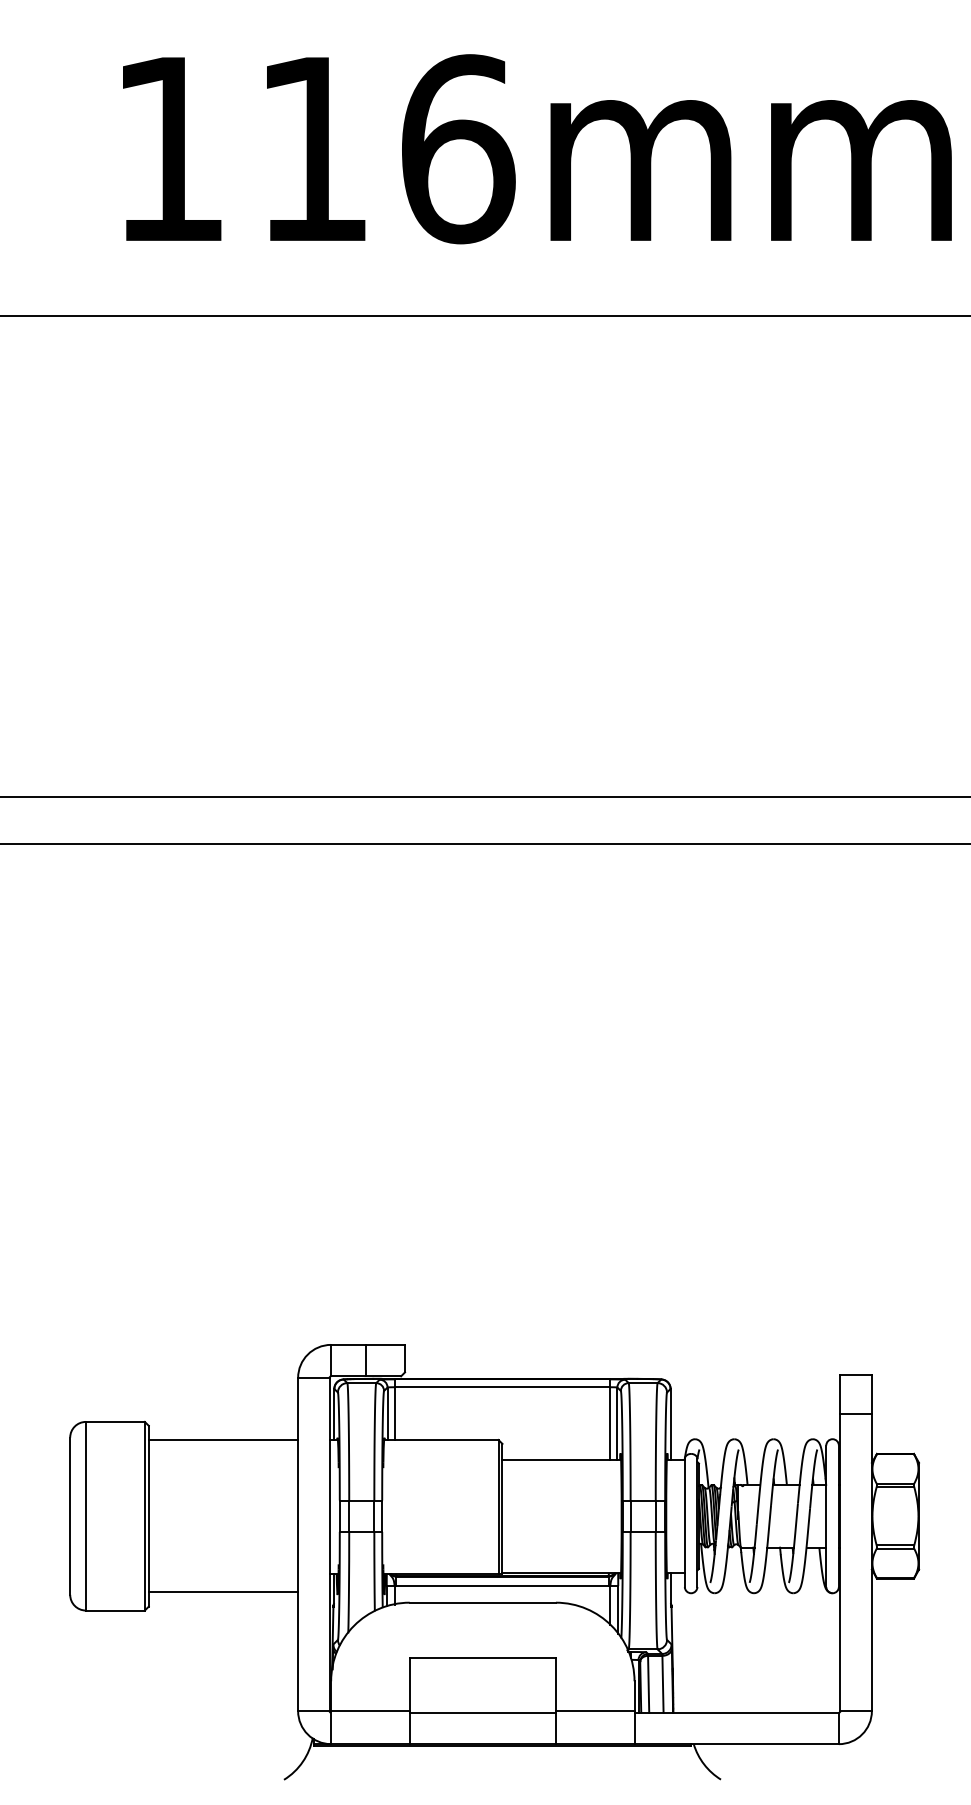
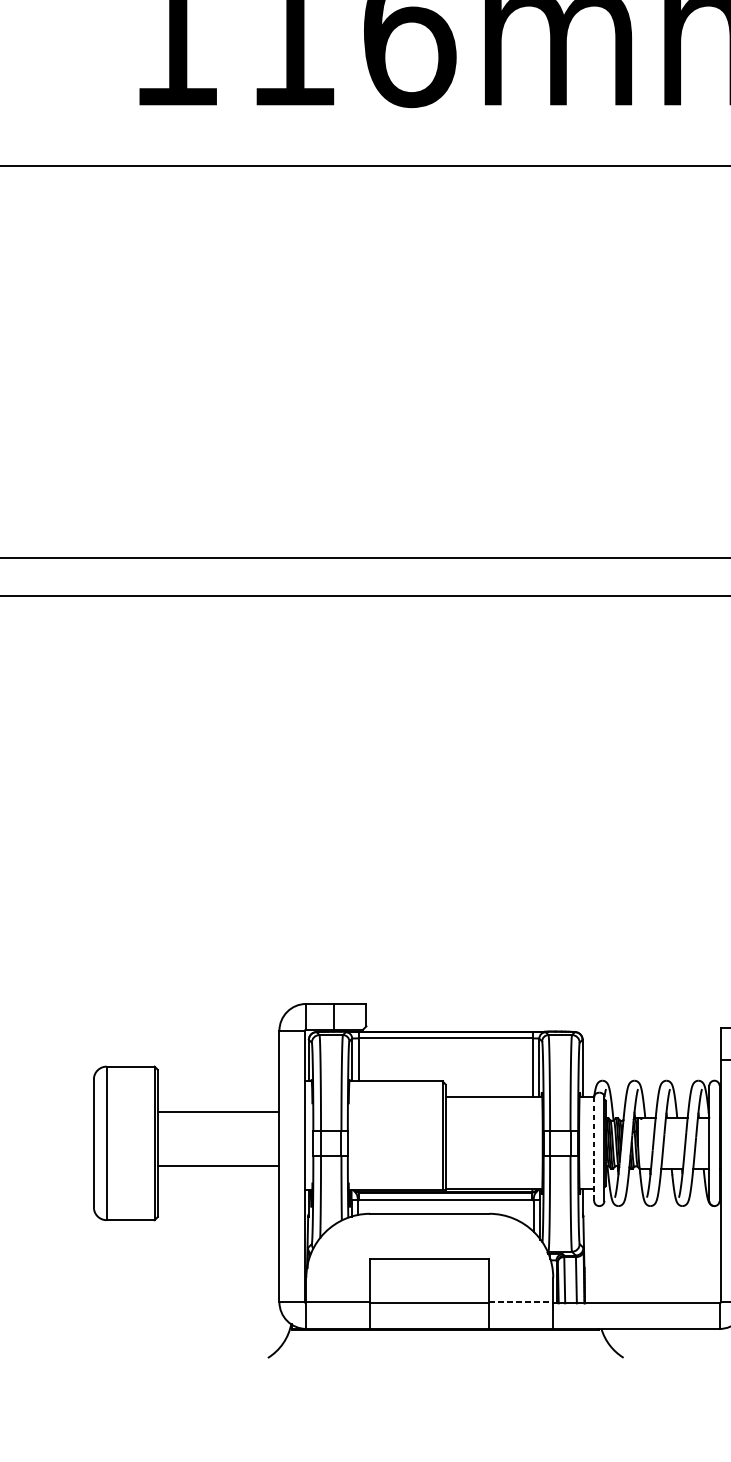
line: (223, 1440) -> (218, 1112), moved
line: (684, 1522) -> (593, 1148), solid -> dashed
line: (223, 1592) -> (218, 1165), moved
line: (595, 1711) -> (521, 1302), solid -> dashed

